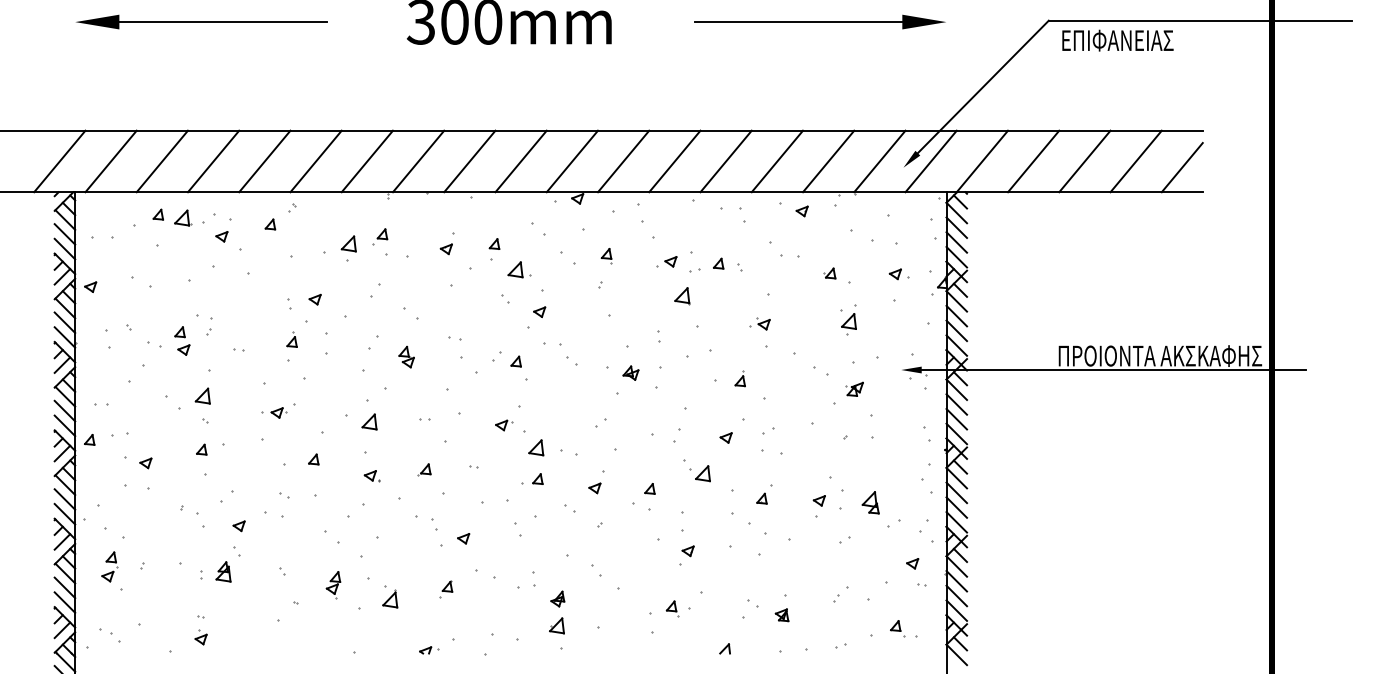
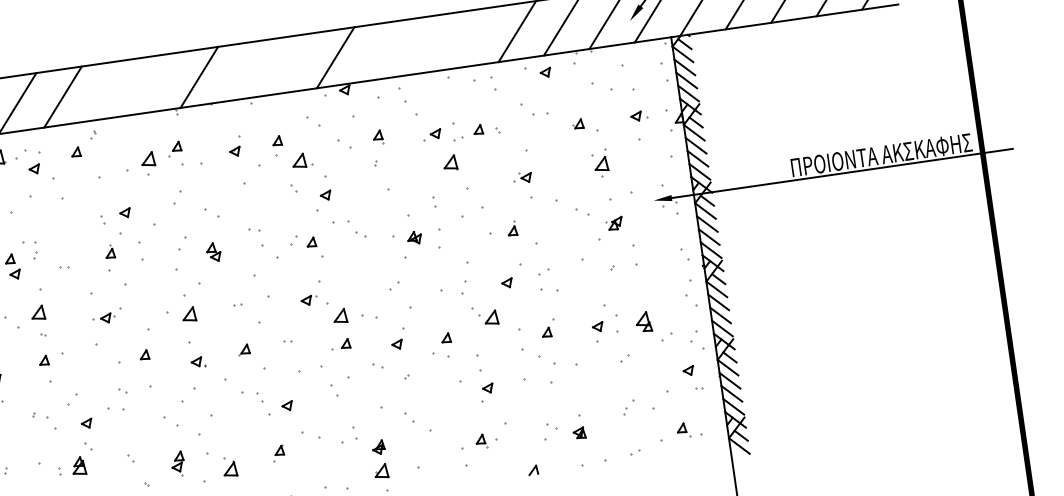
line: (315, 161) -> (107, 90), removed
line: (366, 161) -> (153, 84), removed
line: (469, 161) -> (244, 70), removed
line: (520, 161) -> (289, 64), removed
line: (623, 161) -> (380, 51), removed
line: (674, 161) -> (426, 44), removed
line: (725, 161) -> (471, 38), removed

